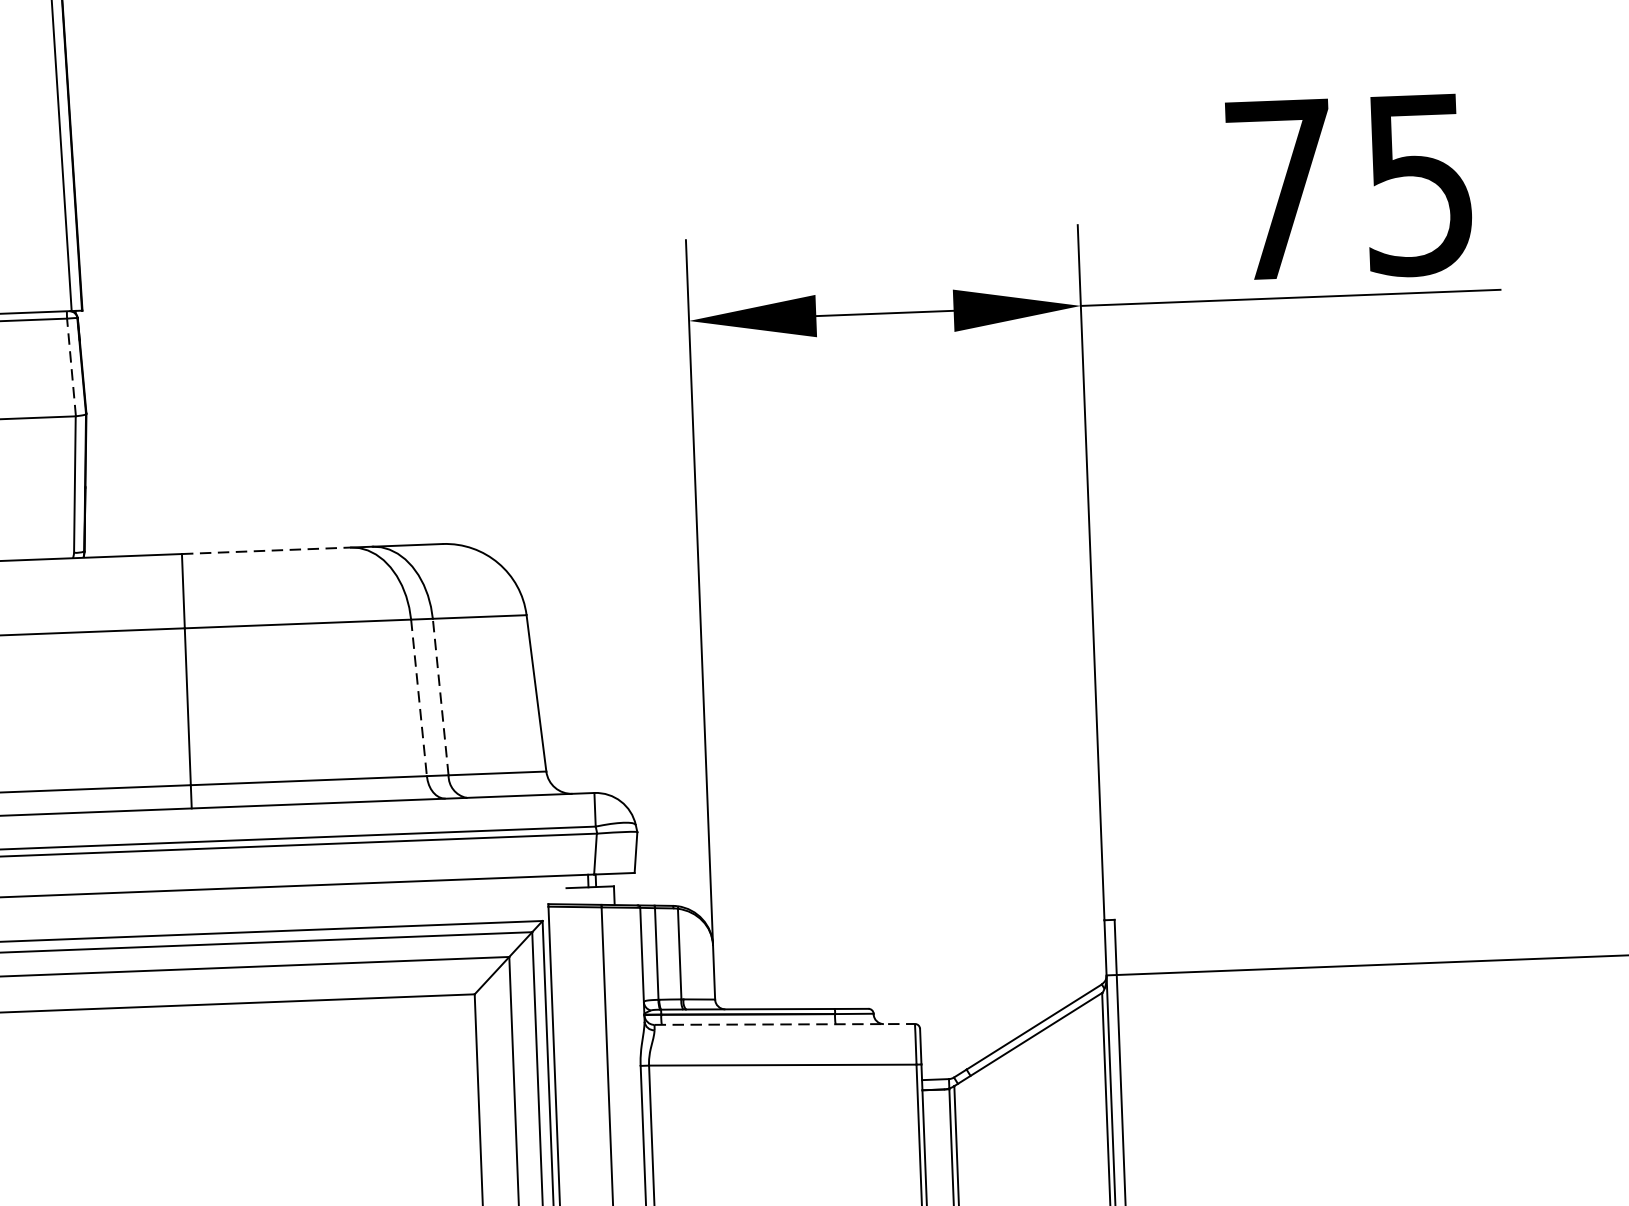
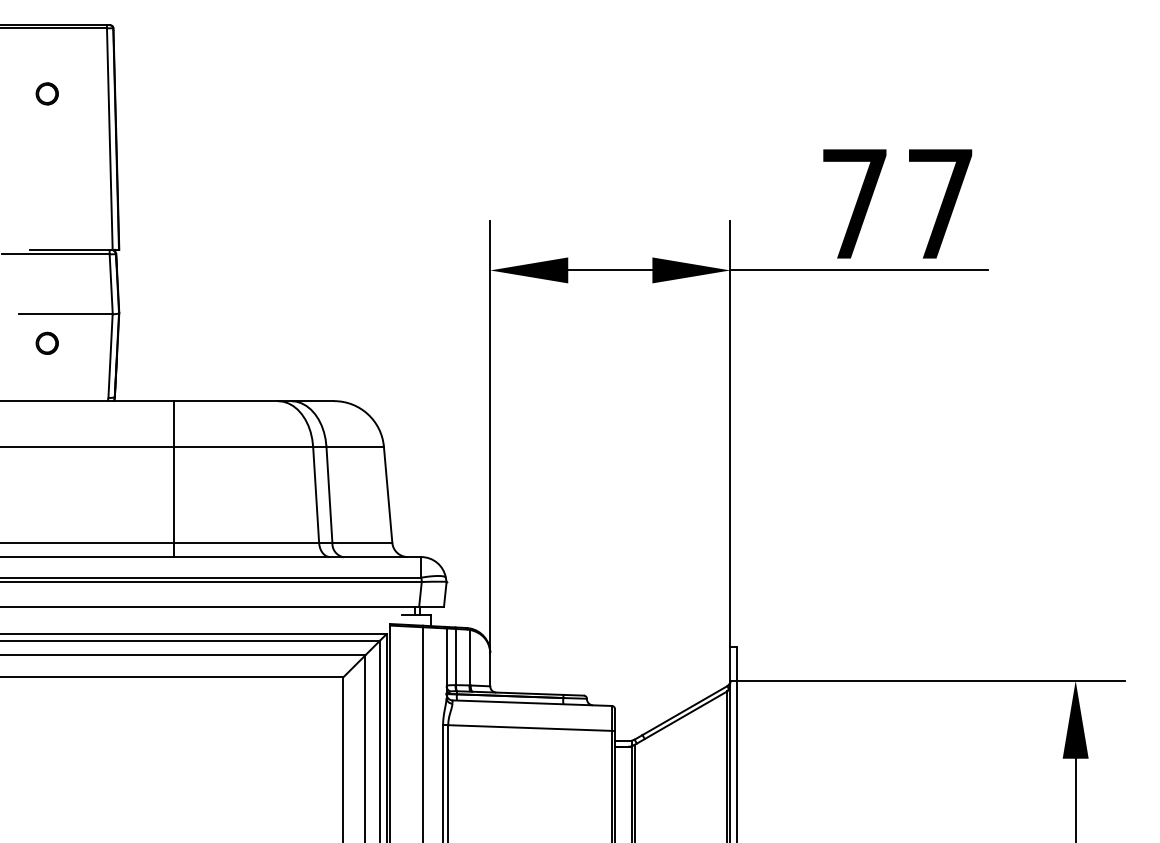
text: (1419, 185) -> (940, 204), 75 -> 77
line: (71, 366) -> (111, 283), dashed -> solid
line: (266, 551) -> (226, 401), dashed -> solid
line: (440, 696) -> (329, 494), dashed -> solid
line: (419, 699) -> (316, 495), dashed -> solid
line: (785, 1024) -> (532, 703), dashed -> solid

